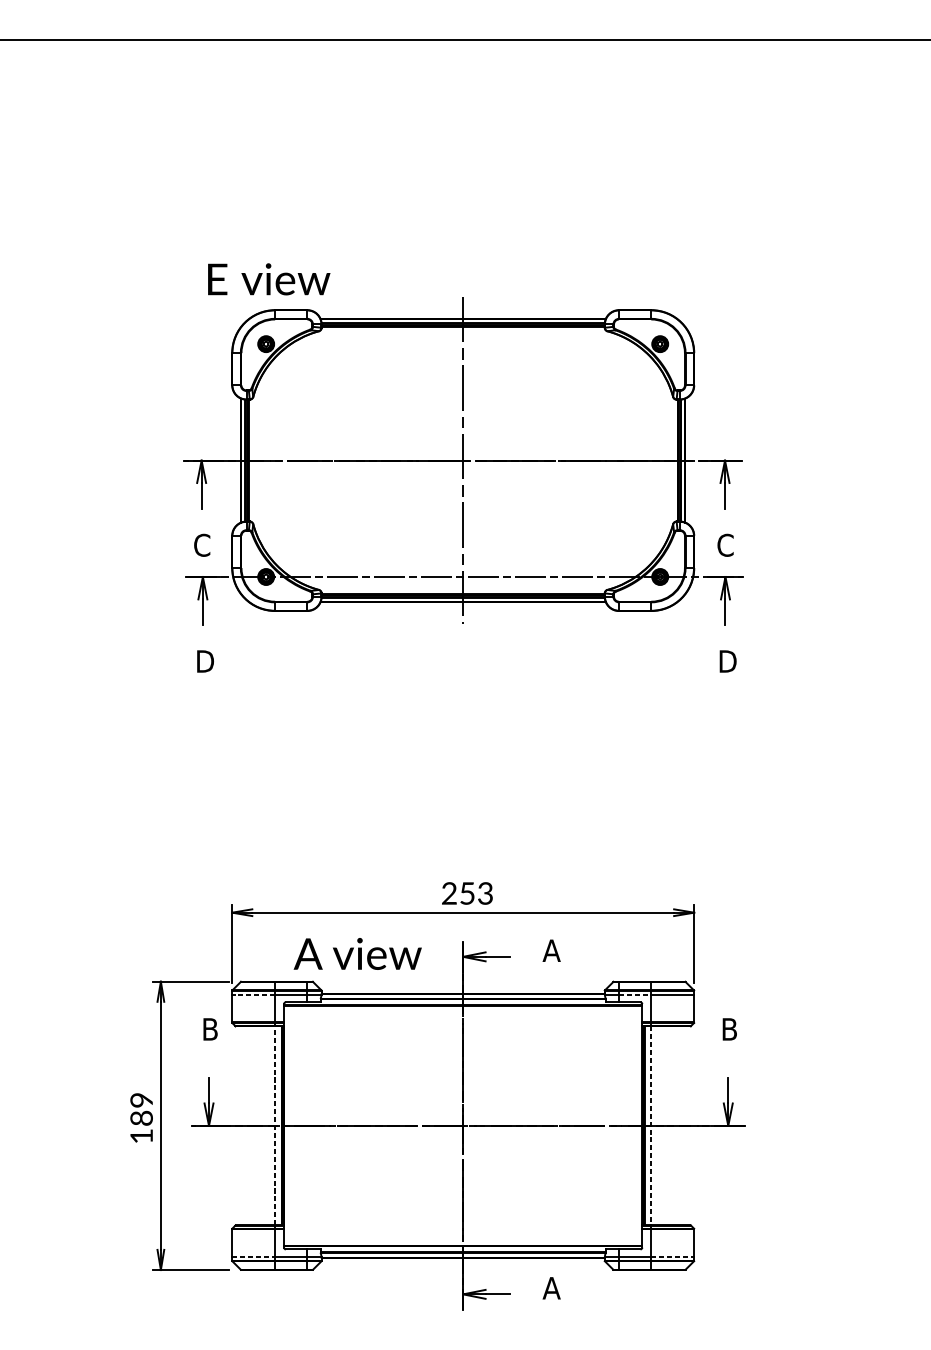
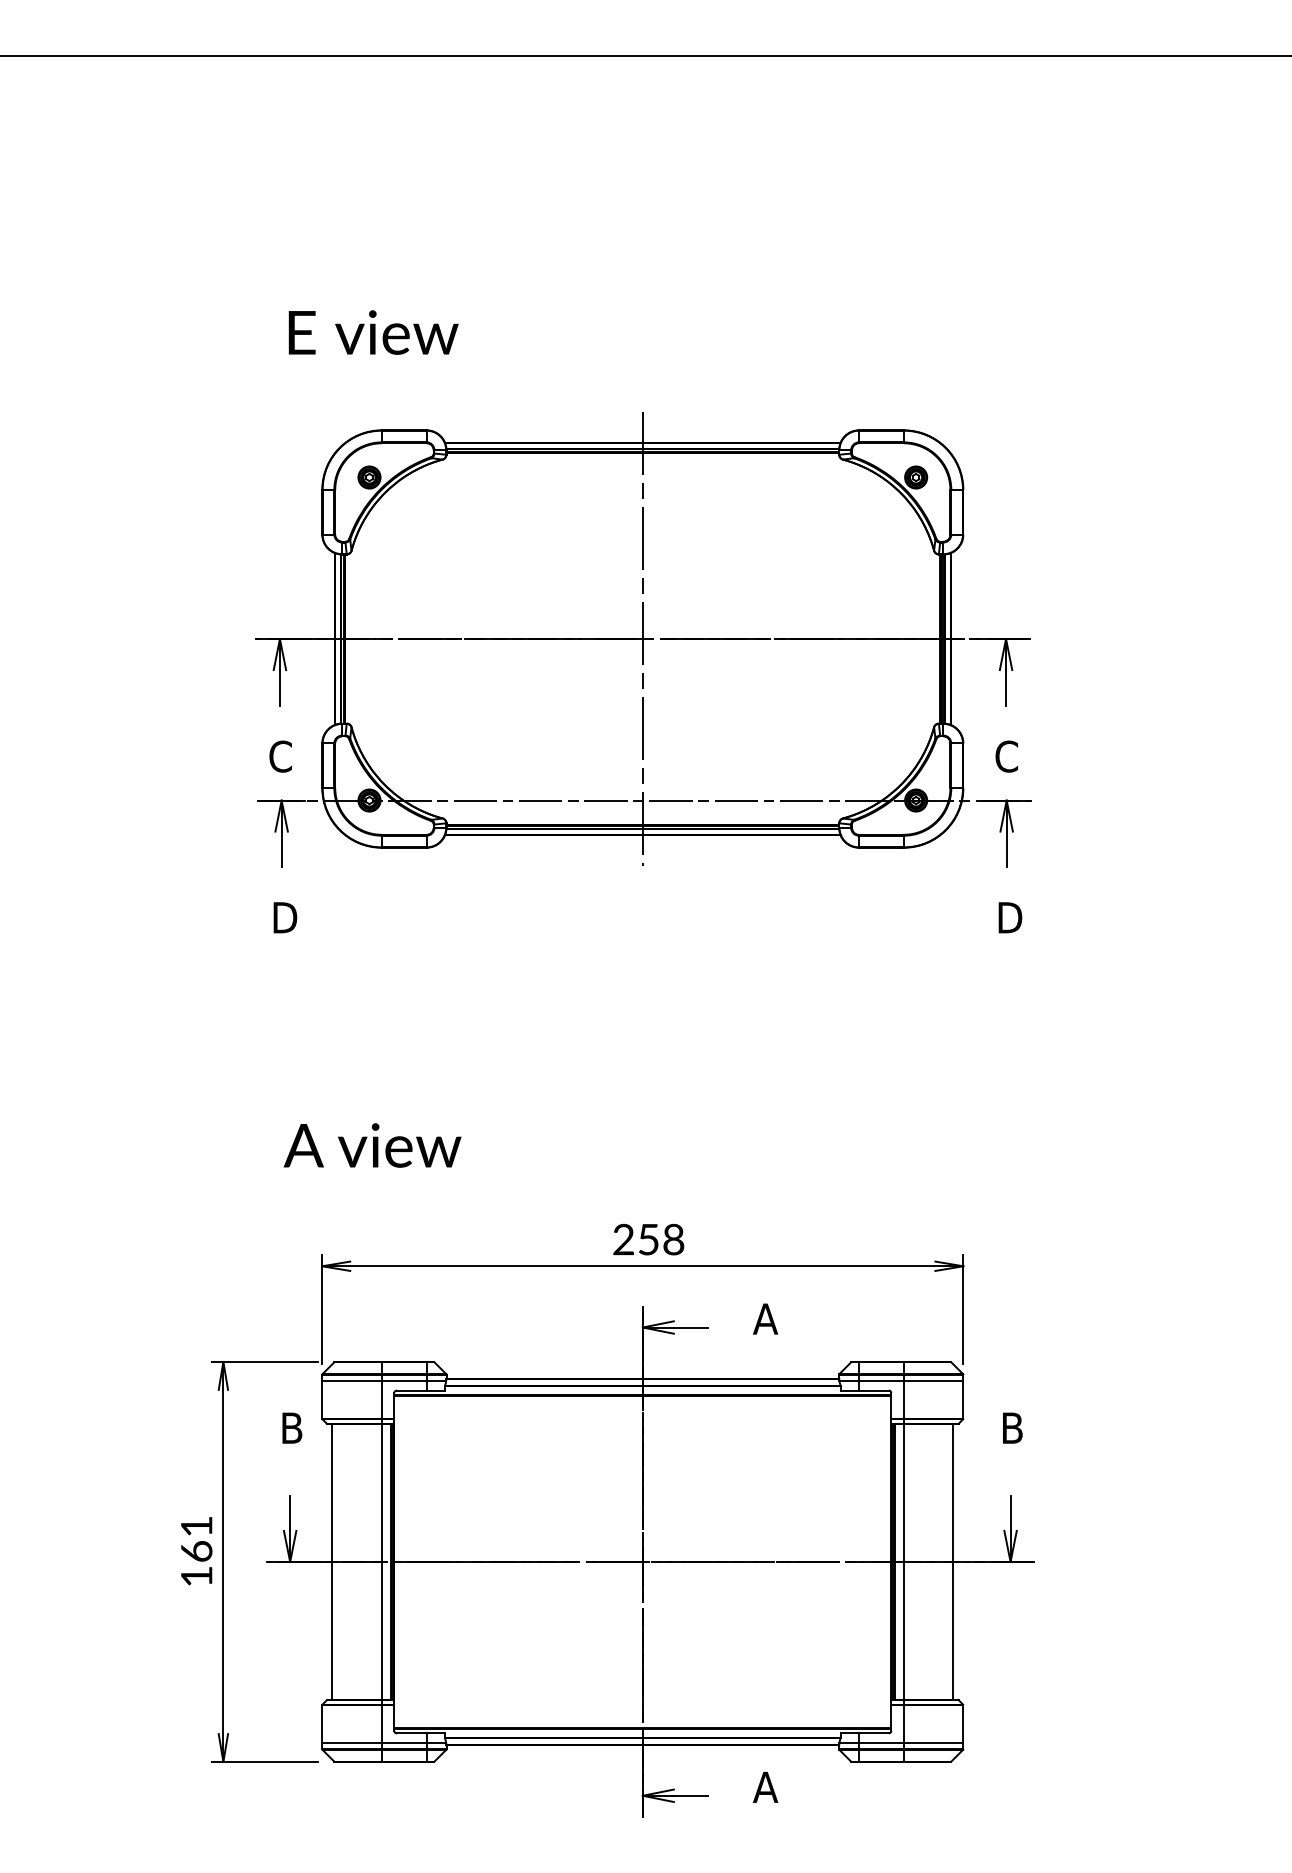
text: (269, 279) -> (373, 332), moved
text: (485, 893) -> (673, 1239), 253 -> 258
text: (357, 953) -> (372, 1145), moved
line: (253, 995) -> (352, 1380), dashed -> solid
line: (635, 995) -> (881, 1380), dashed -> solid
text: (141, 1108) -> (196, 1538), 189 -> 161
line: (239, 1125) -> (332, 1561), added
line: (274, 1125) -> (381, 1561), dashed -> solid
line: (651, 1125) -> (903, 1561), dashed -> solid
line: (687, 1125) -> (953, 1561), added
line: (253, 1256) -> (352, 1743), dashed -> solid
line: (672, 1256) -> (933, 1743), dashed -> solid

